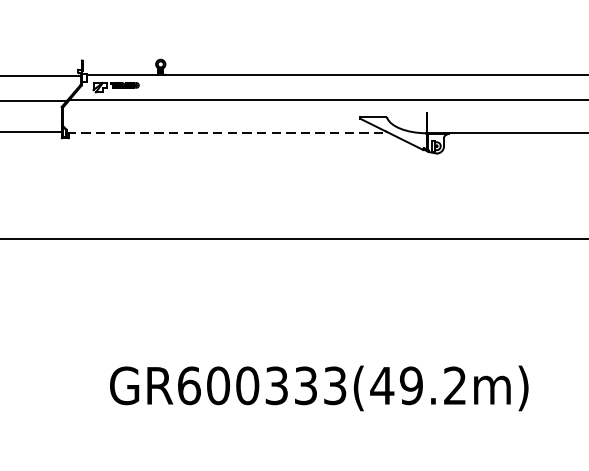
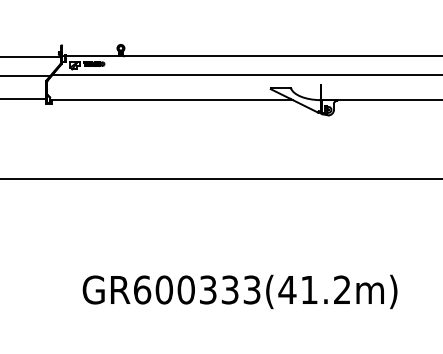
line: (229, 133) -> (172, 100), dashed -> solid
text: (410, 385) -> (308, 289), GR600333(49.2m) -> GR600333(41.2m)

